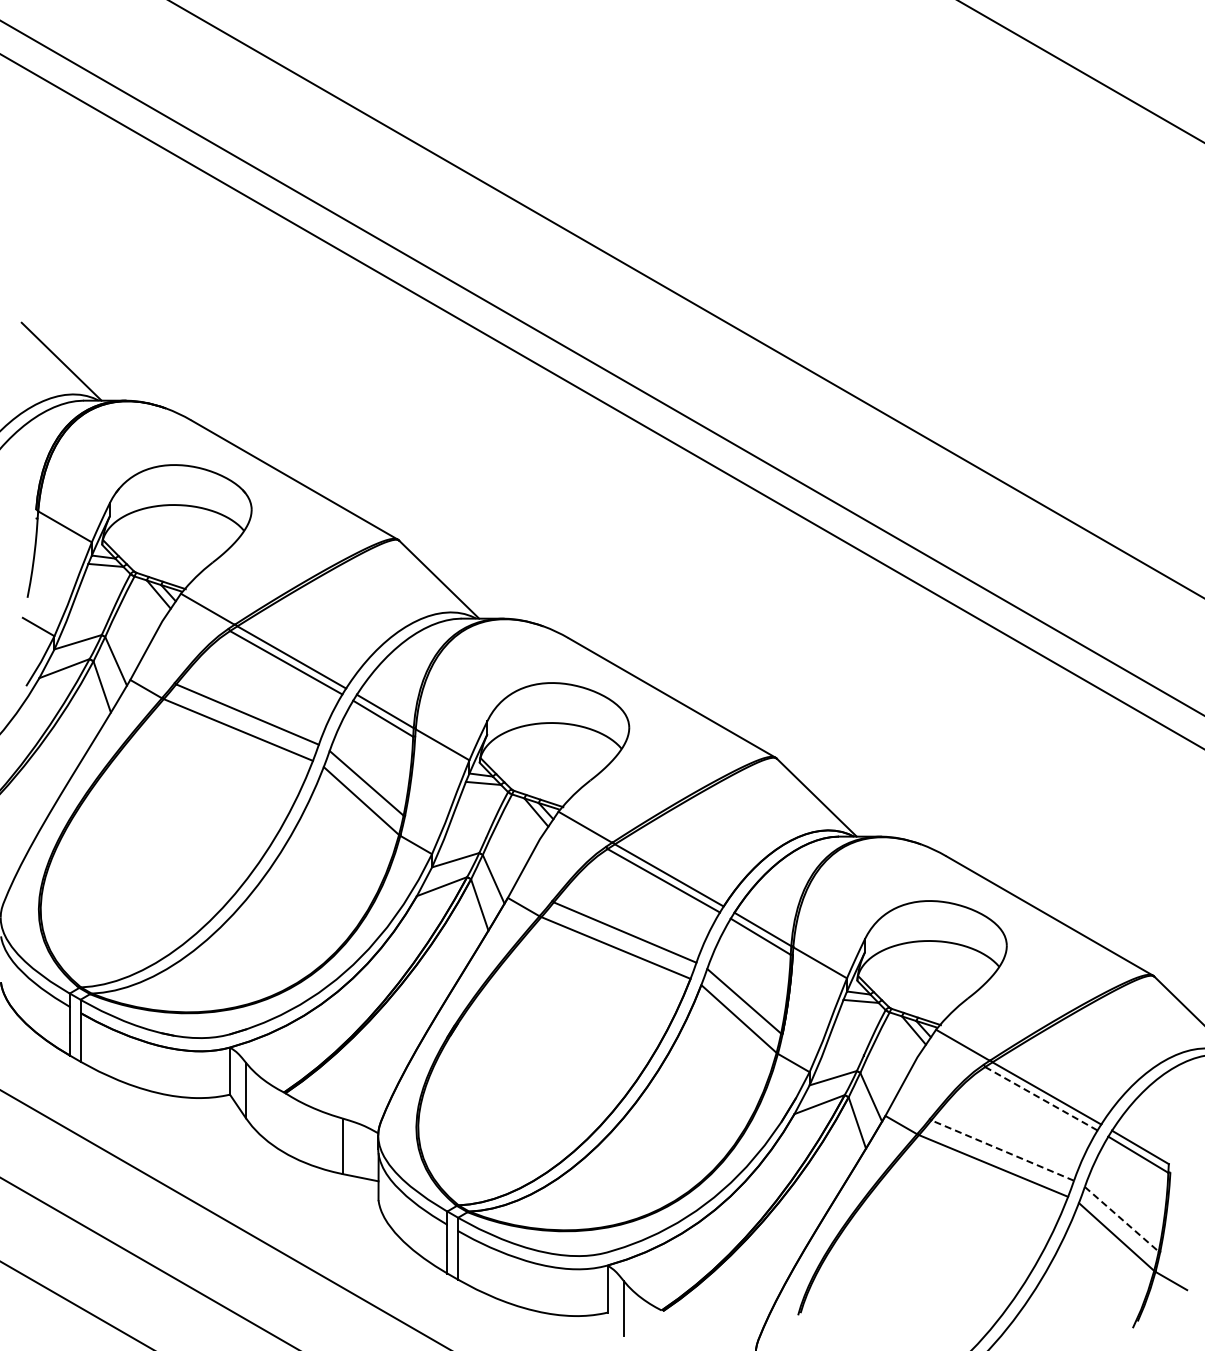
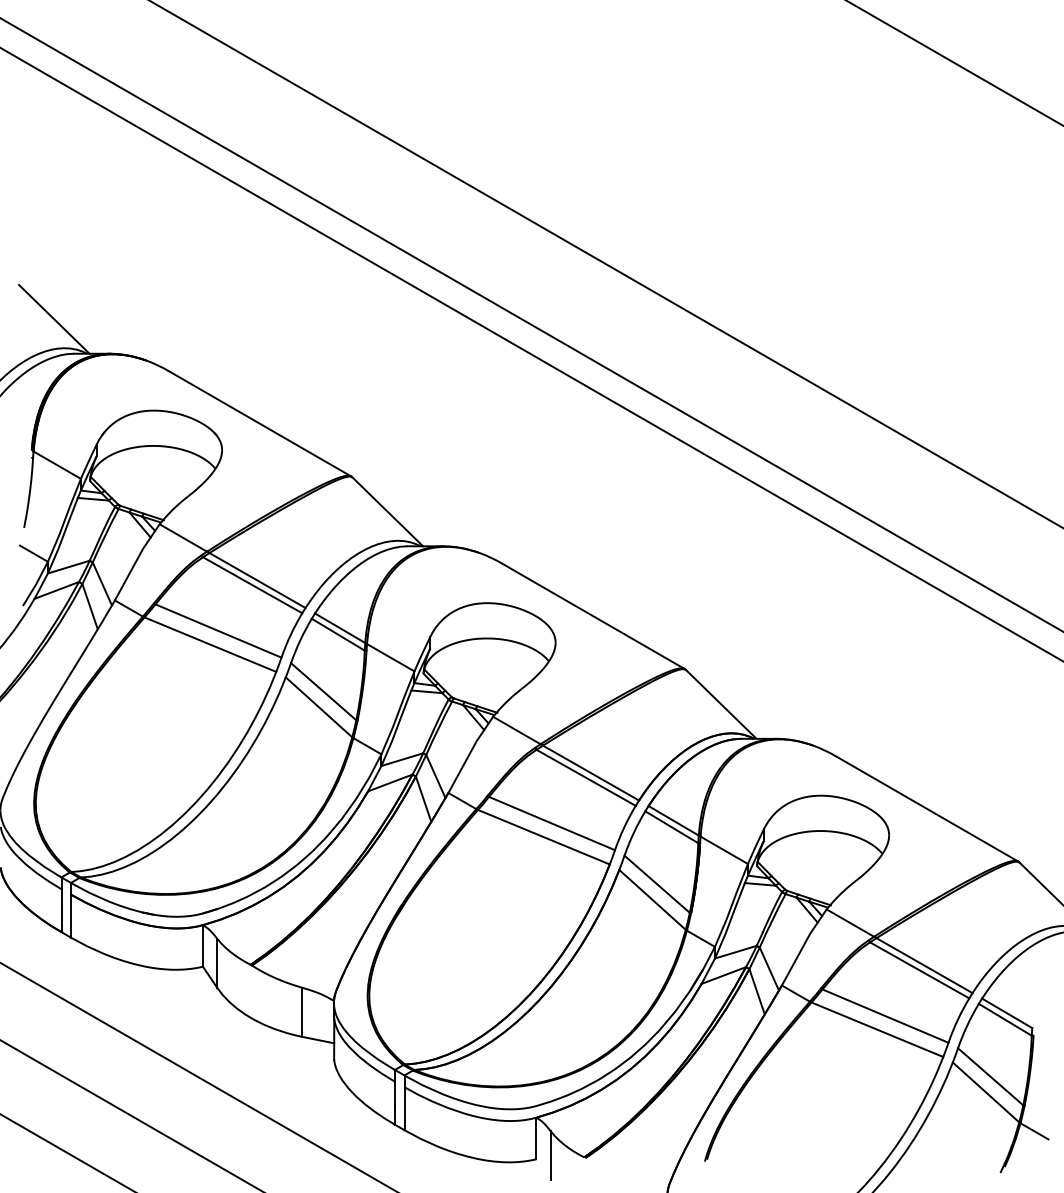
line: (1041, 1098) -> (919, 970), dashed -> solid
line: (1002, 1150) -> (885, 1016), dashed -> solid
line: (1122, 1219) -> (991, 1077), dashed -> solid

